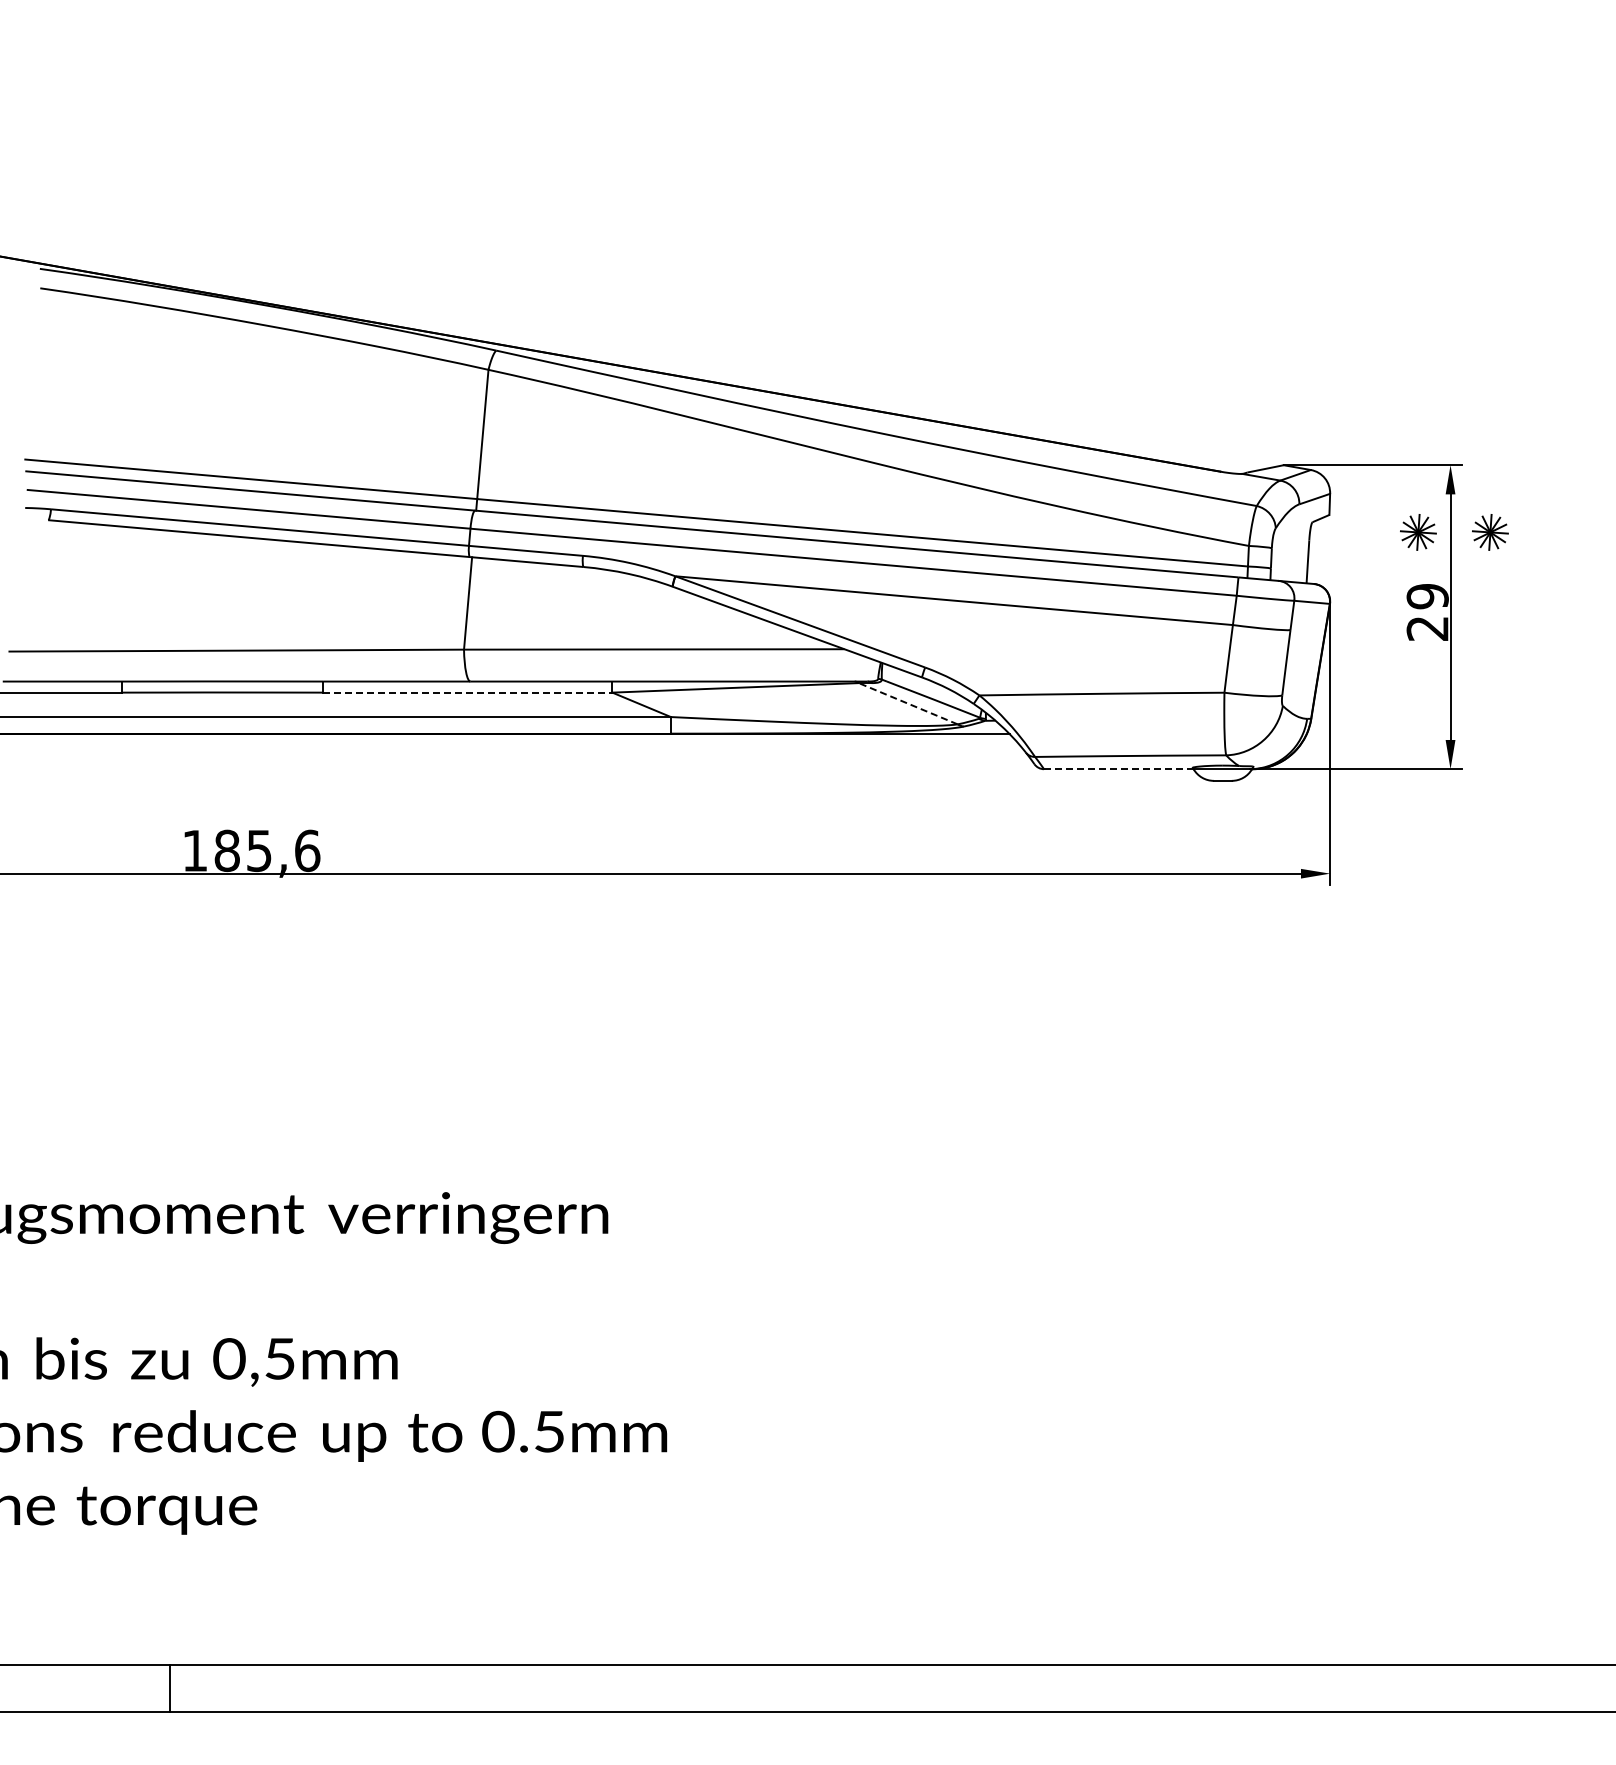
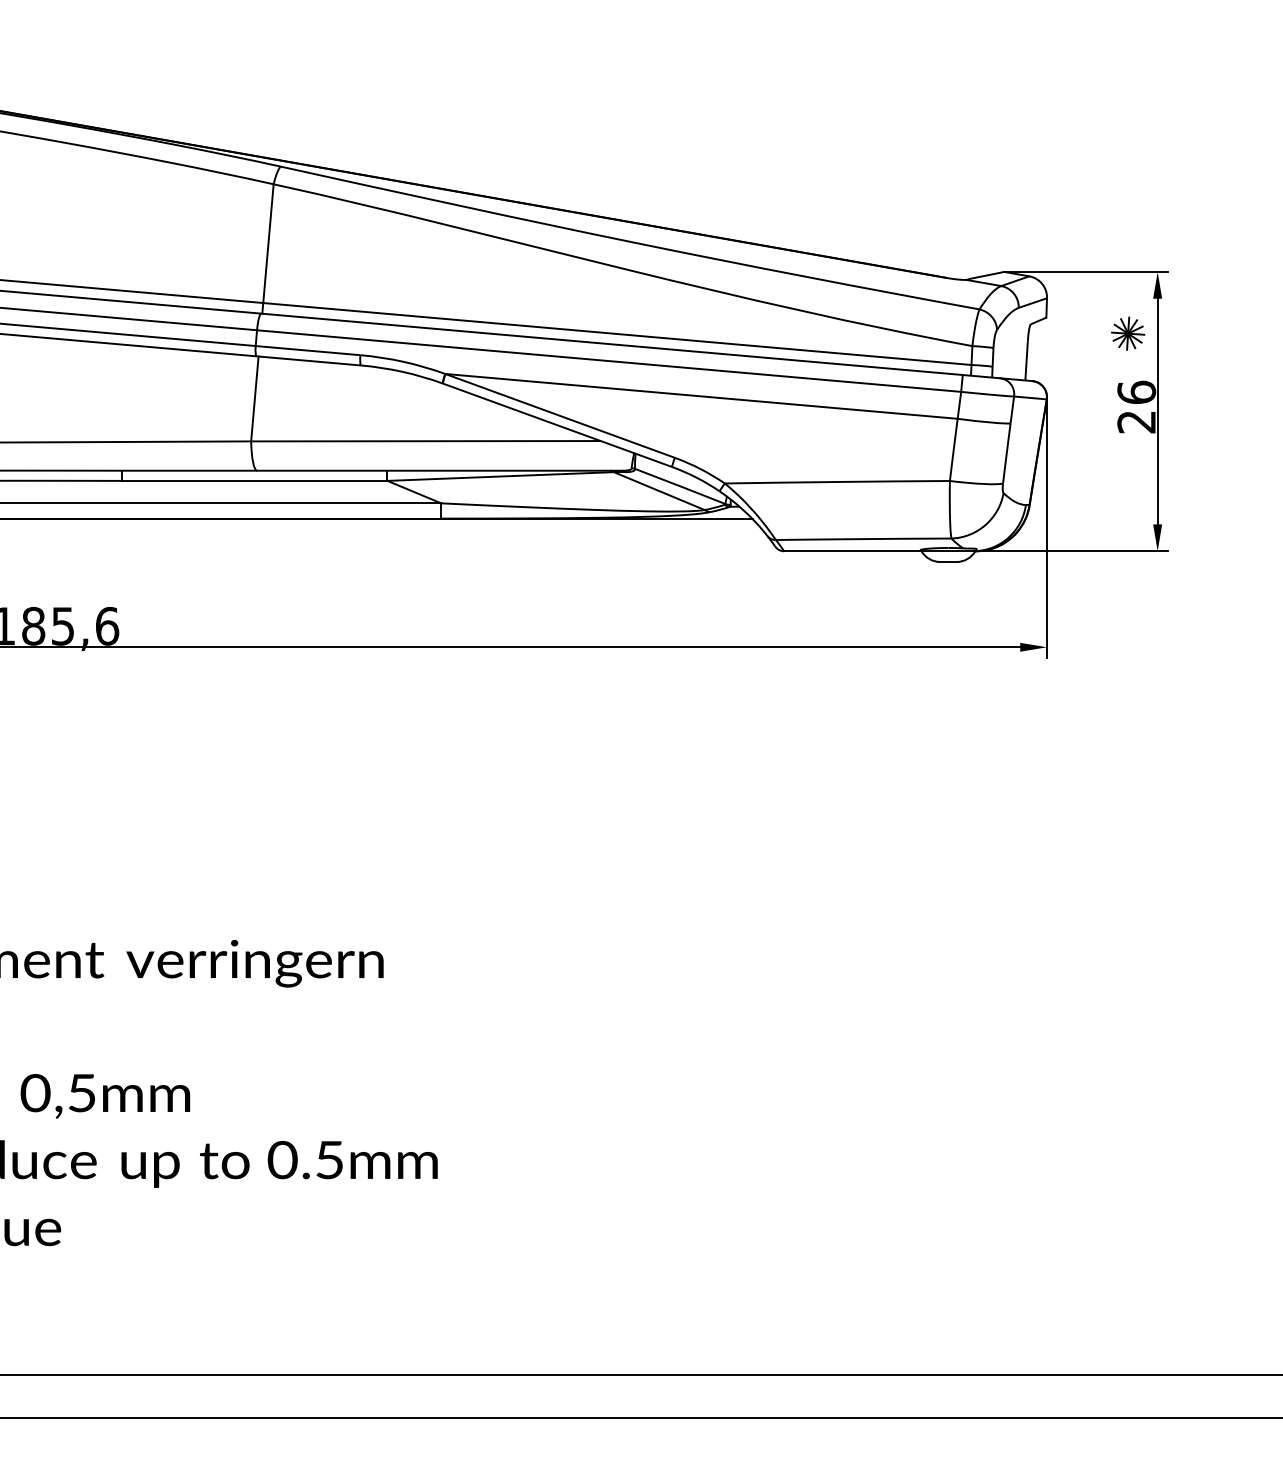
part: (1490, 532) -> (1194, 333), removed
text: (1427, 596) -> (1136, 392), 29 -> 26
line: (467, 692) -> (254, 480), dashed -> solid
line: (908, 703) -> (659, 490), dashed -> solid
line: (1118, 769) -> (852, 551), dashed -> solid

